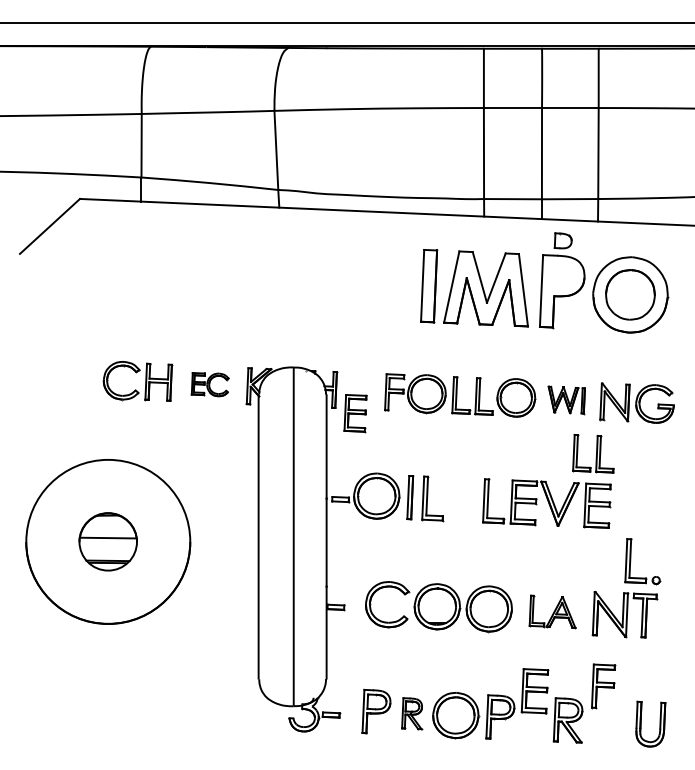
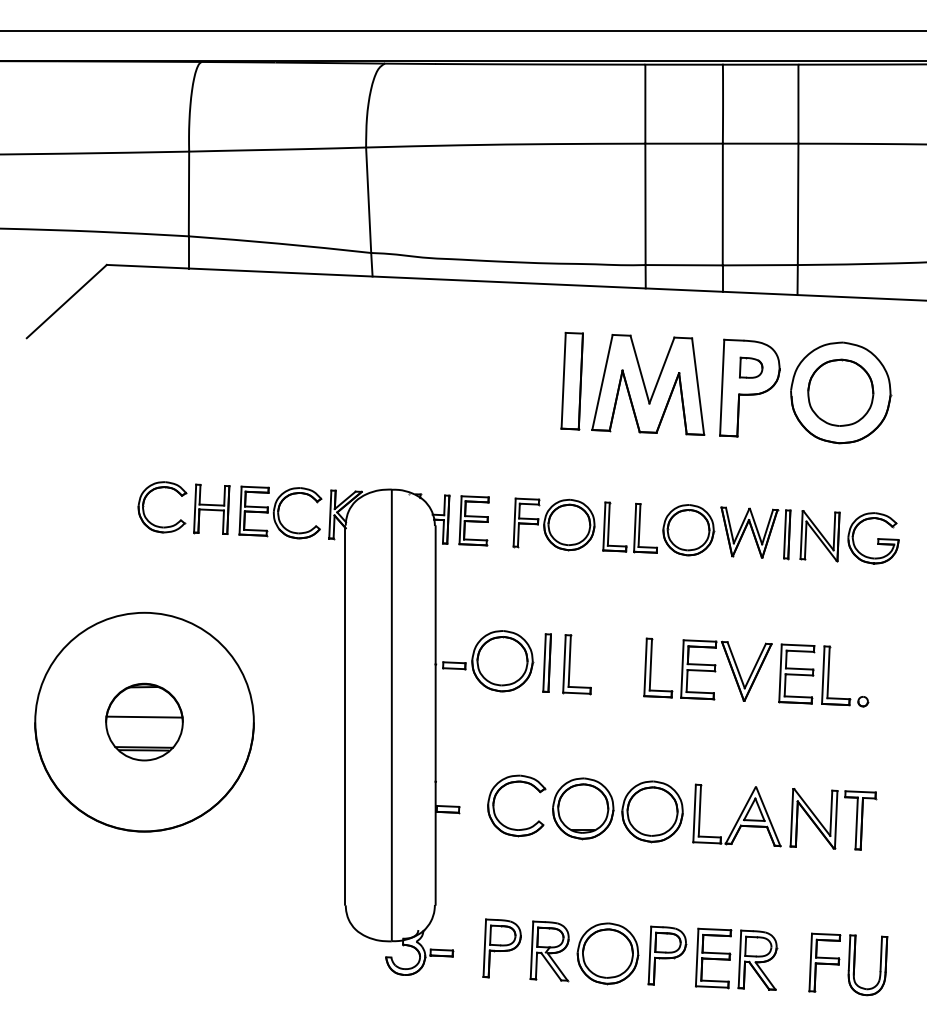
part: (563, 240) -> (751, 367), moved
part: (210, 384) -> (280, 512), size x1.67
part: (566, 400) -> (755, 533), size x1.43
part: (355, 413) -> (473, 520), moved
part: (592, 453) -> (790, 604), removed
part: (631, 561) -> (829, 676), moved
part: (552, 611) -> (736, 815), size x1.43
part: (603, 686) -> (824, 962), moved
part: (535, 691) -> (713, 958), moved
part: (412, 713) -> (549, 951), size x1.43

